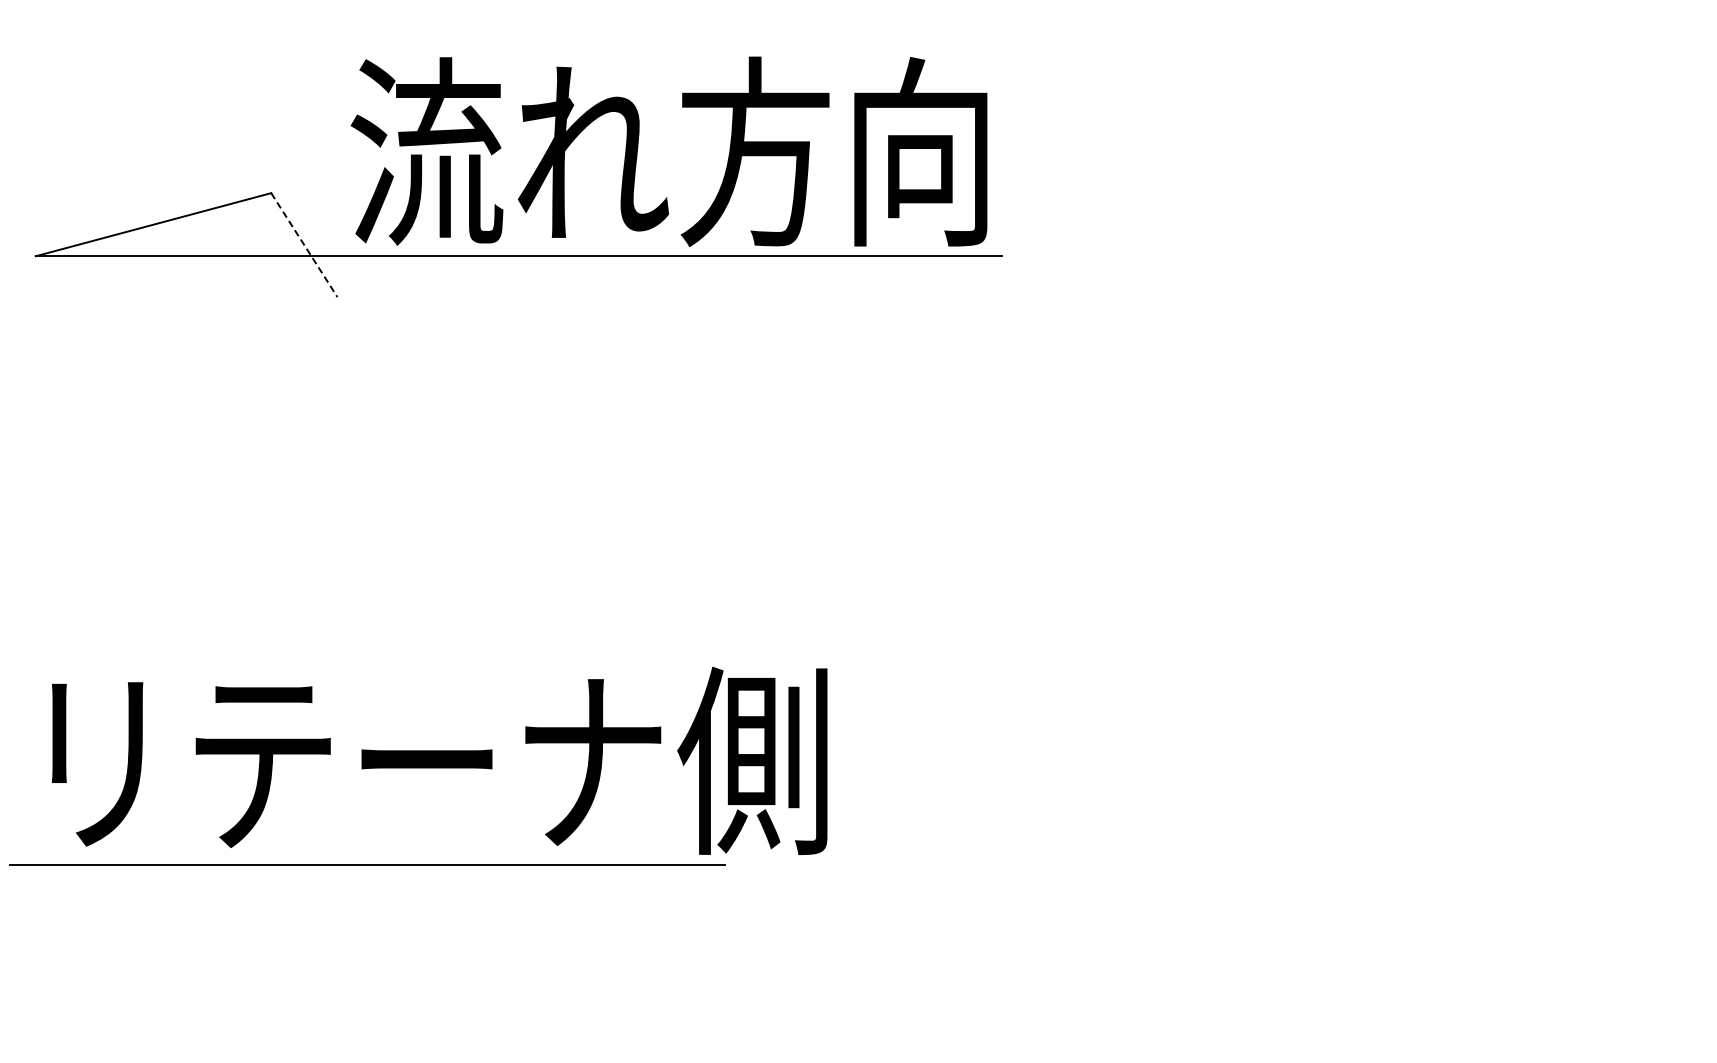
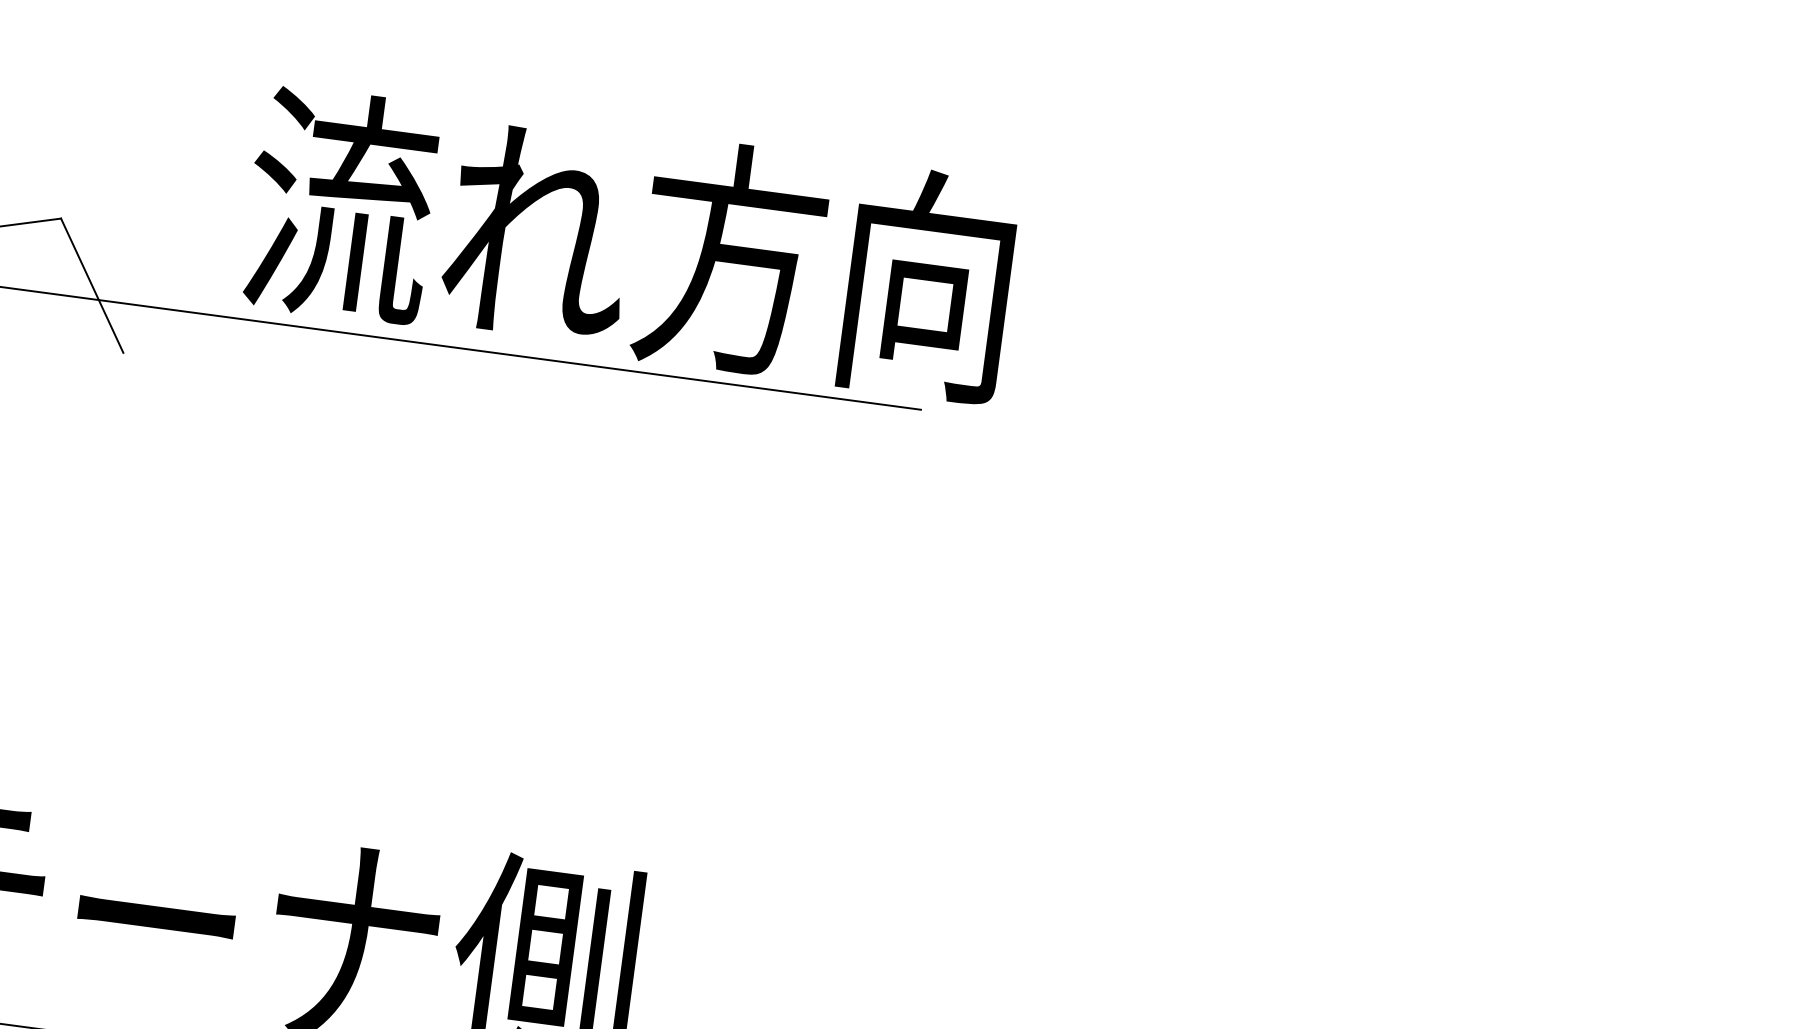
text: (668, 151) -> (628, 243), moved
line: (304, 245) -> (92, 286), dashed -> solid

